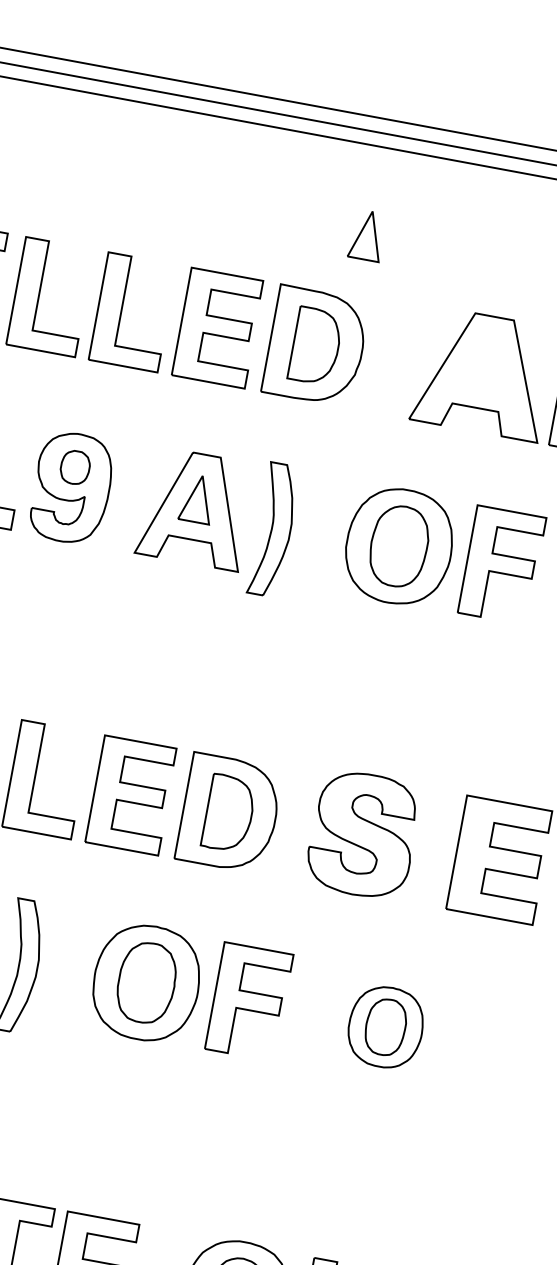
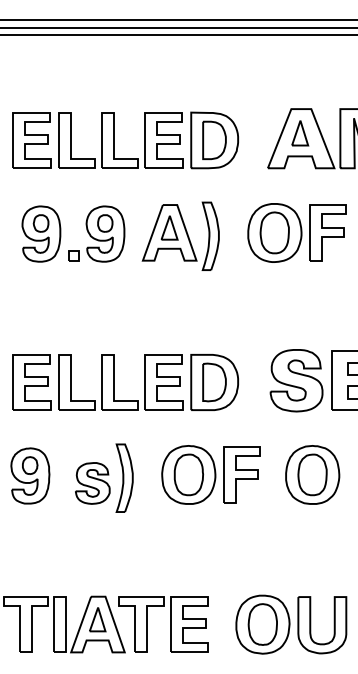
part: (368, 236) -> (300, 133), moved
part: (363, 834) -> (296, 380), moved
part: (385, 1026) -> (312, 474), size x1.43

